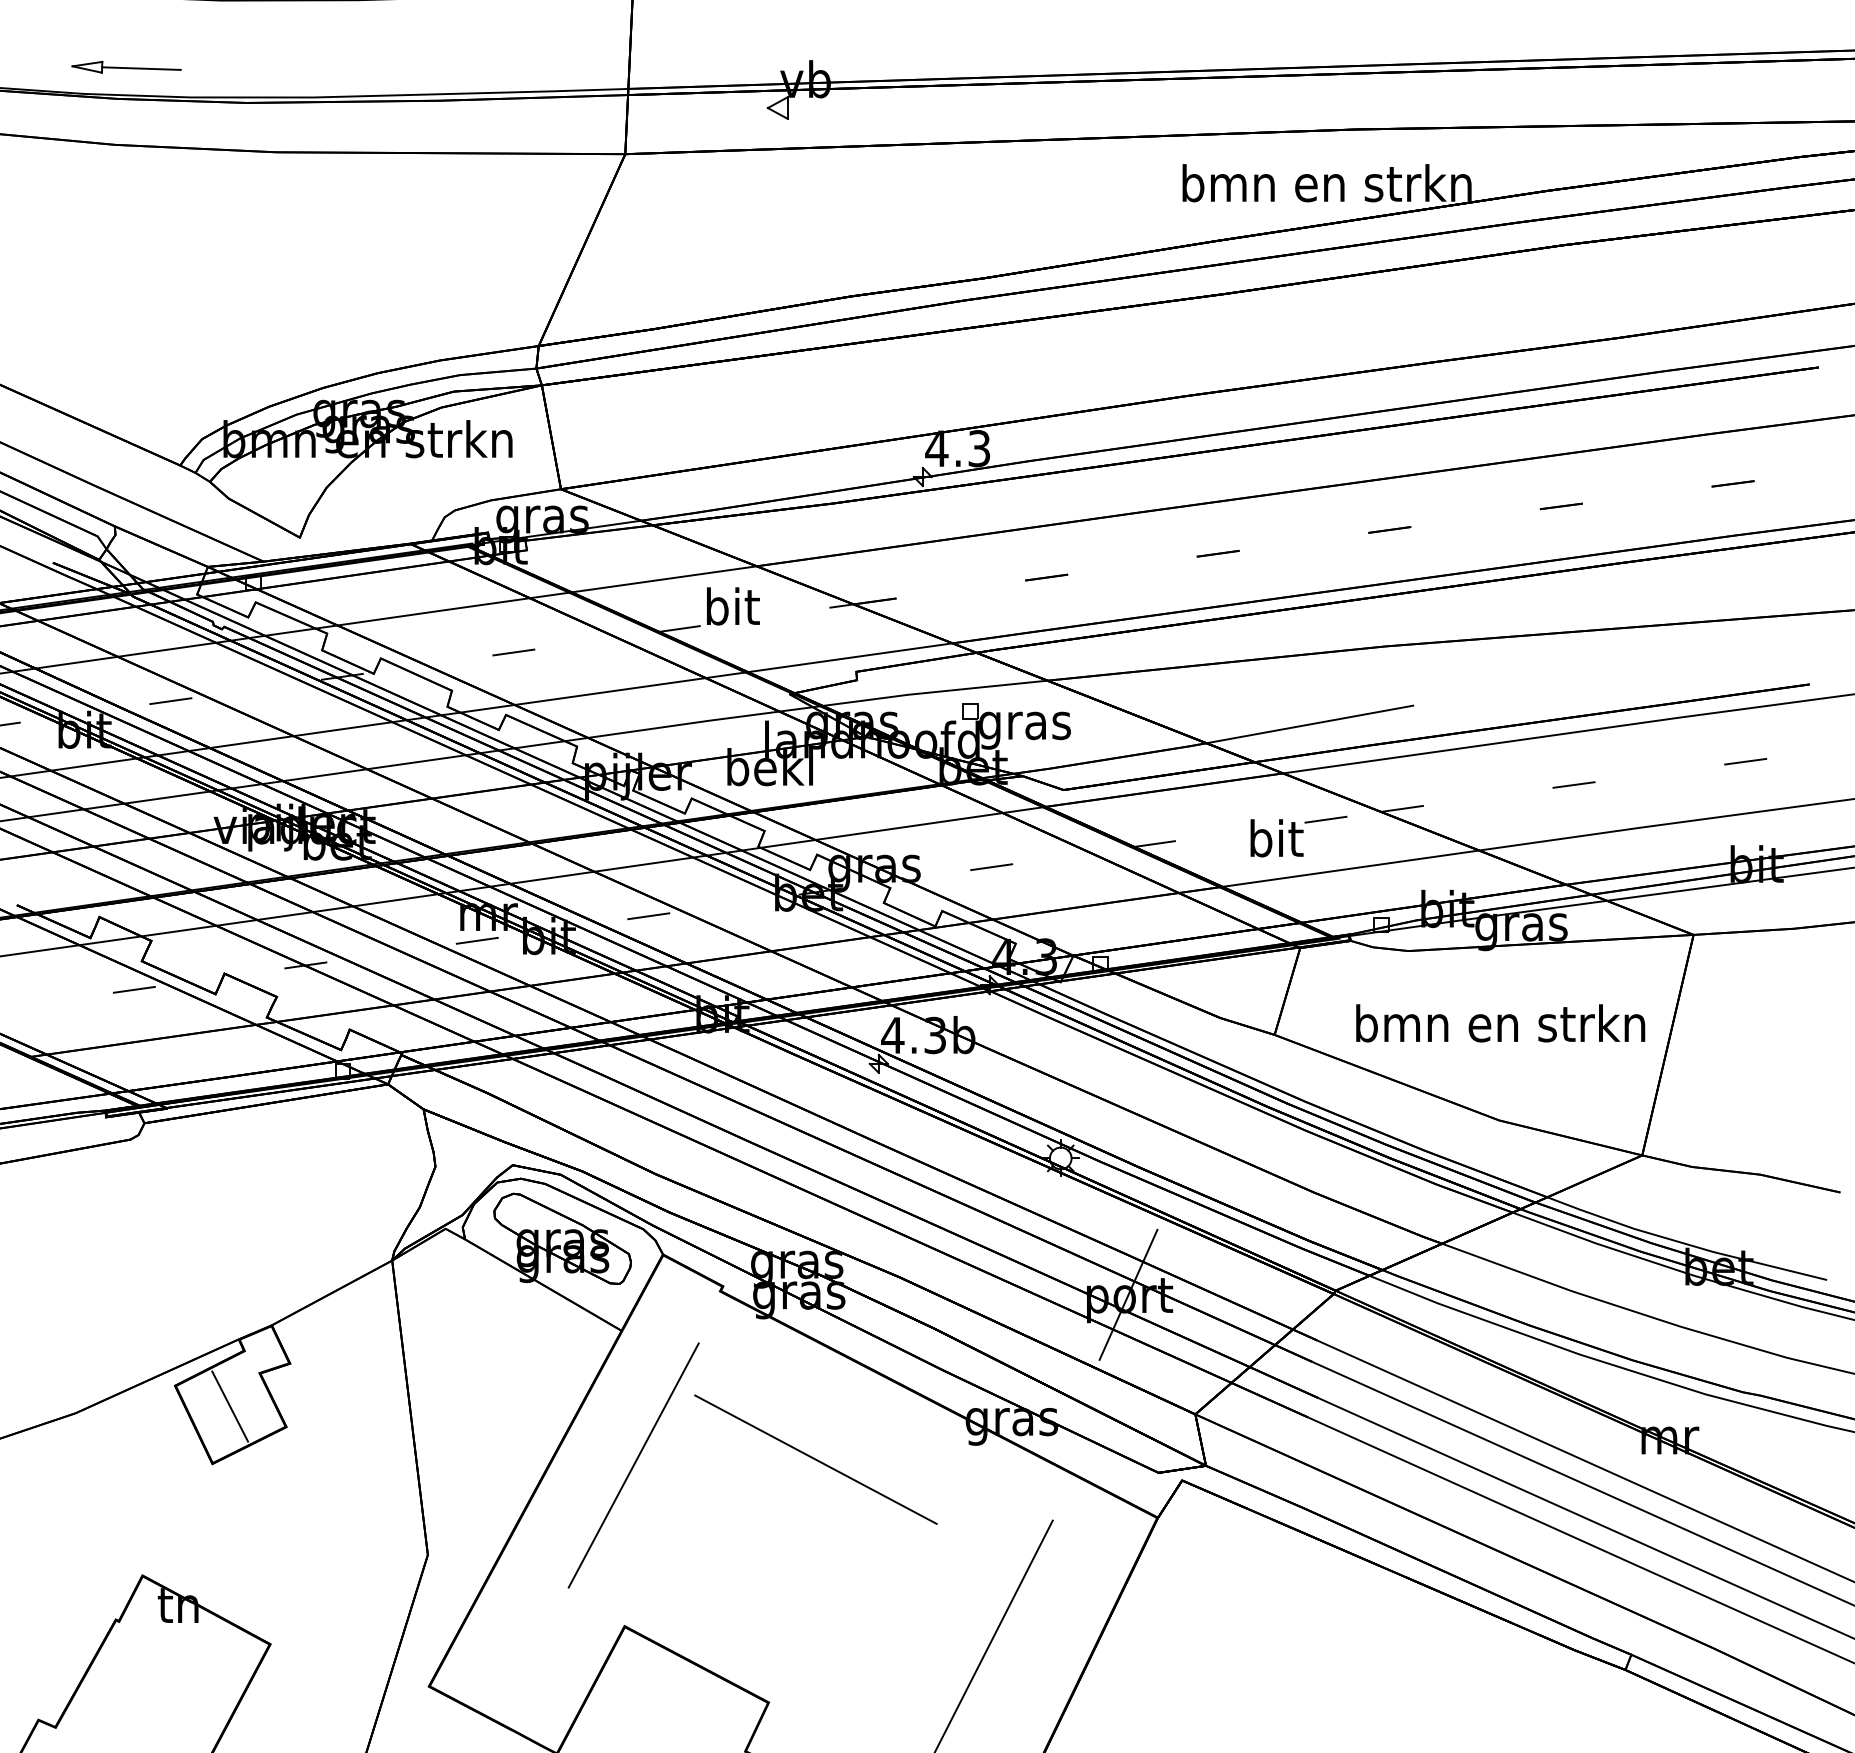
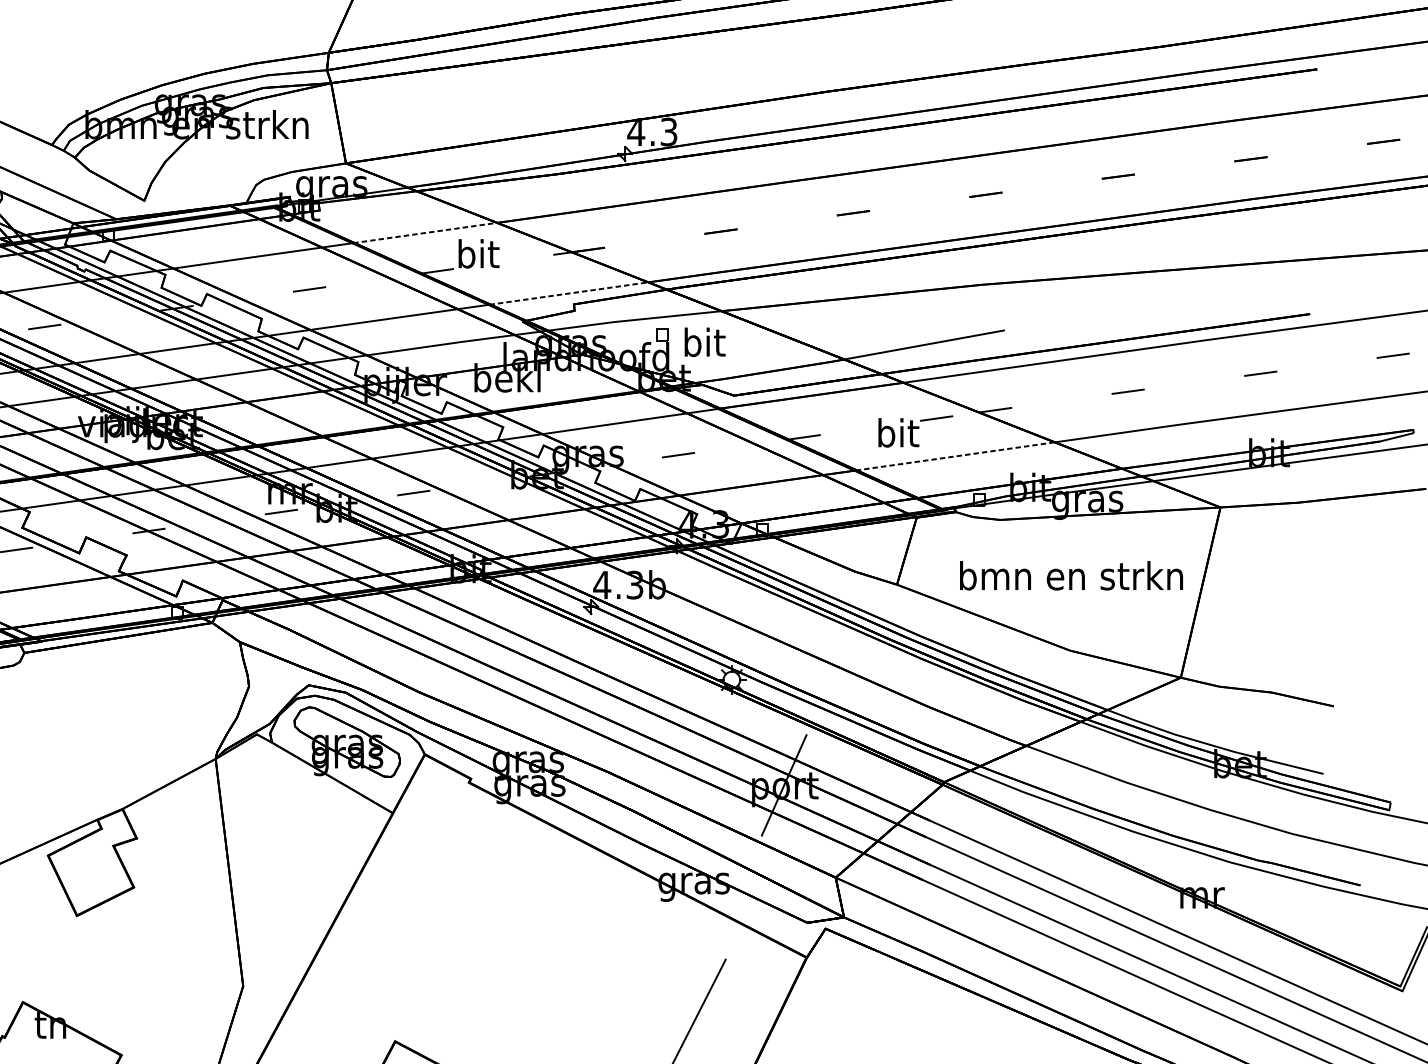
line: (664, 579) -> (425, 233), solid -> dashed
line: (849, 657) -> (568, 293), solid -> dashed
text: (1024, 725) -> (703, 345), gras -> bit
line: (1350, 868) -> (955, 456), solid -> dashed
line: (230, 1406) -> (90, 871), removed
line: (815, 1459) -> (542, 912), removed
line: (633, 1465) -> (401, 917), removed

